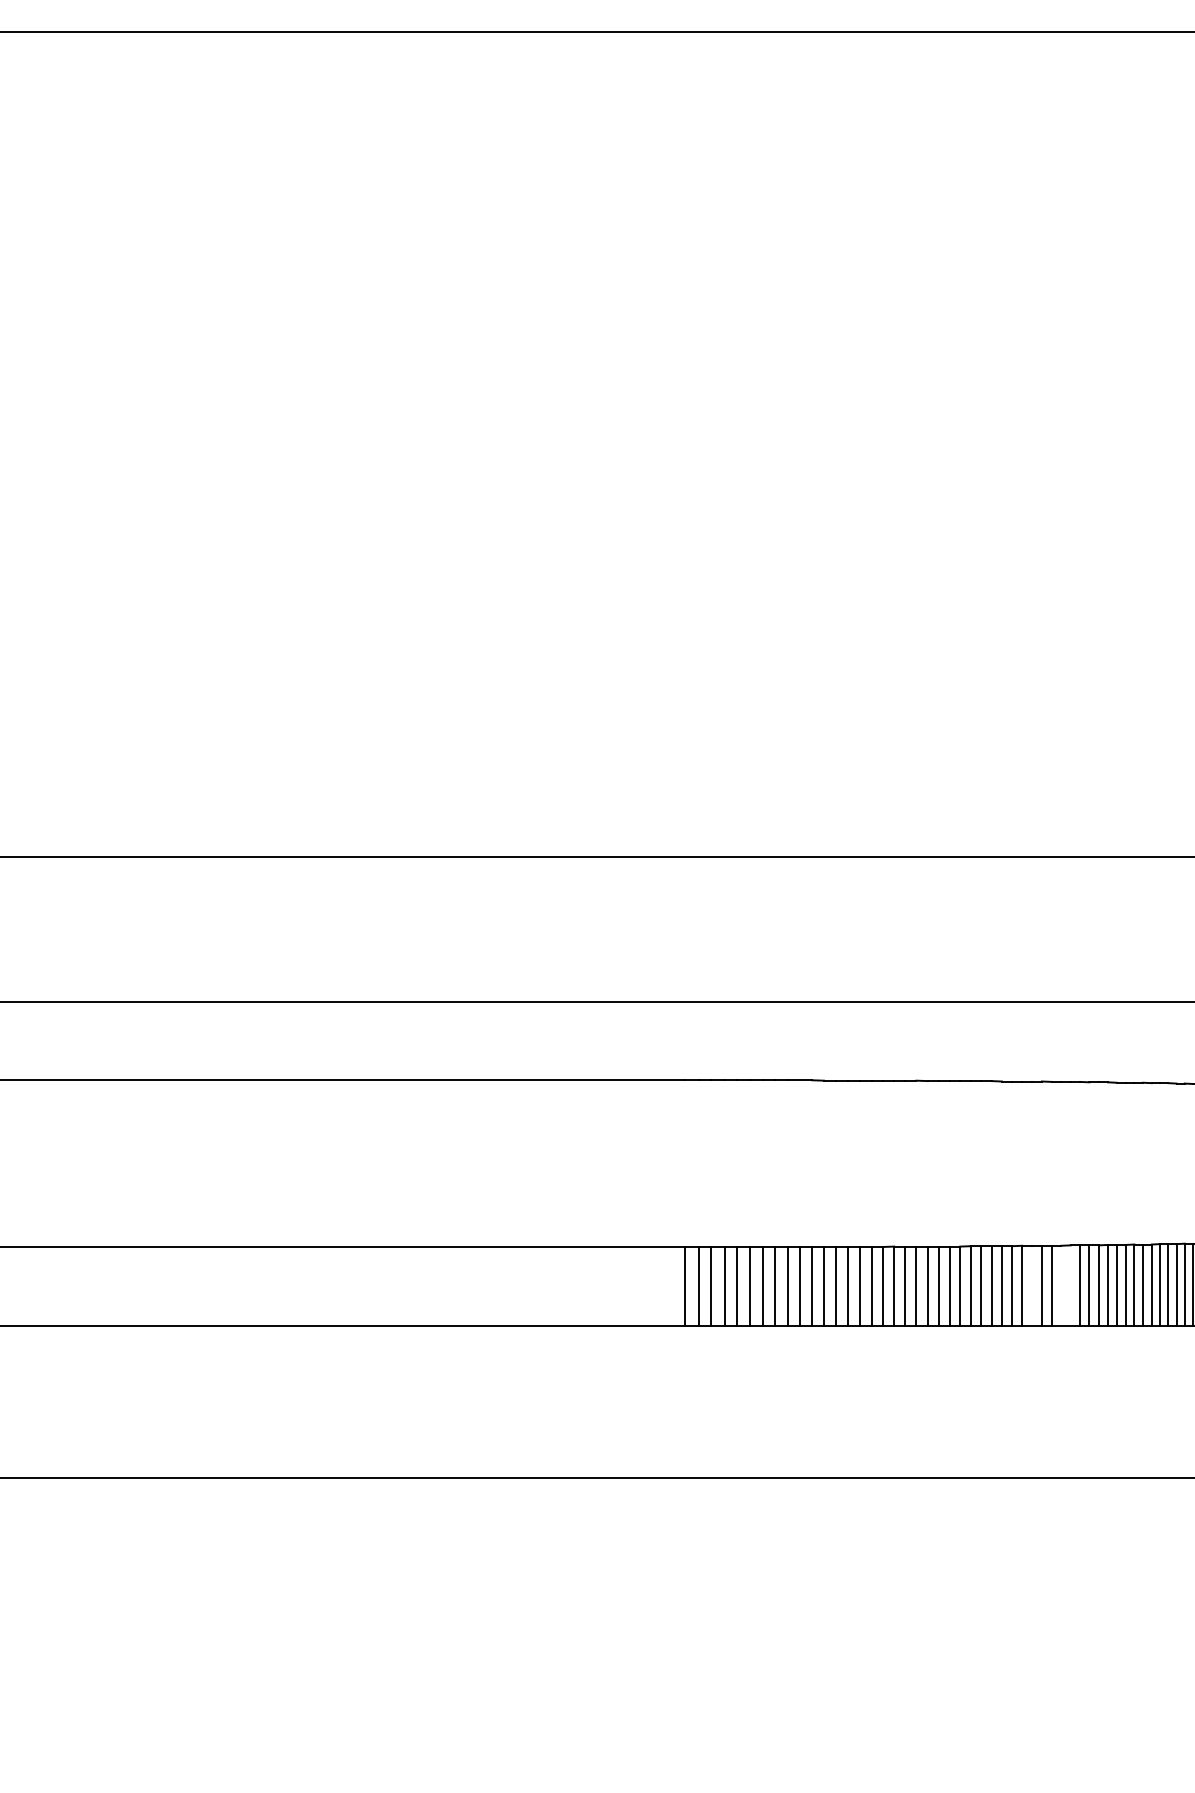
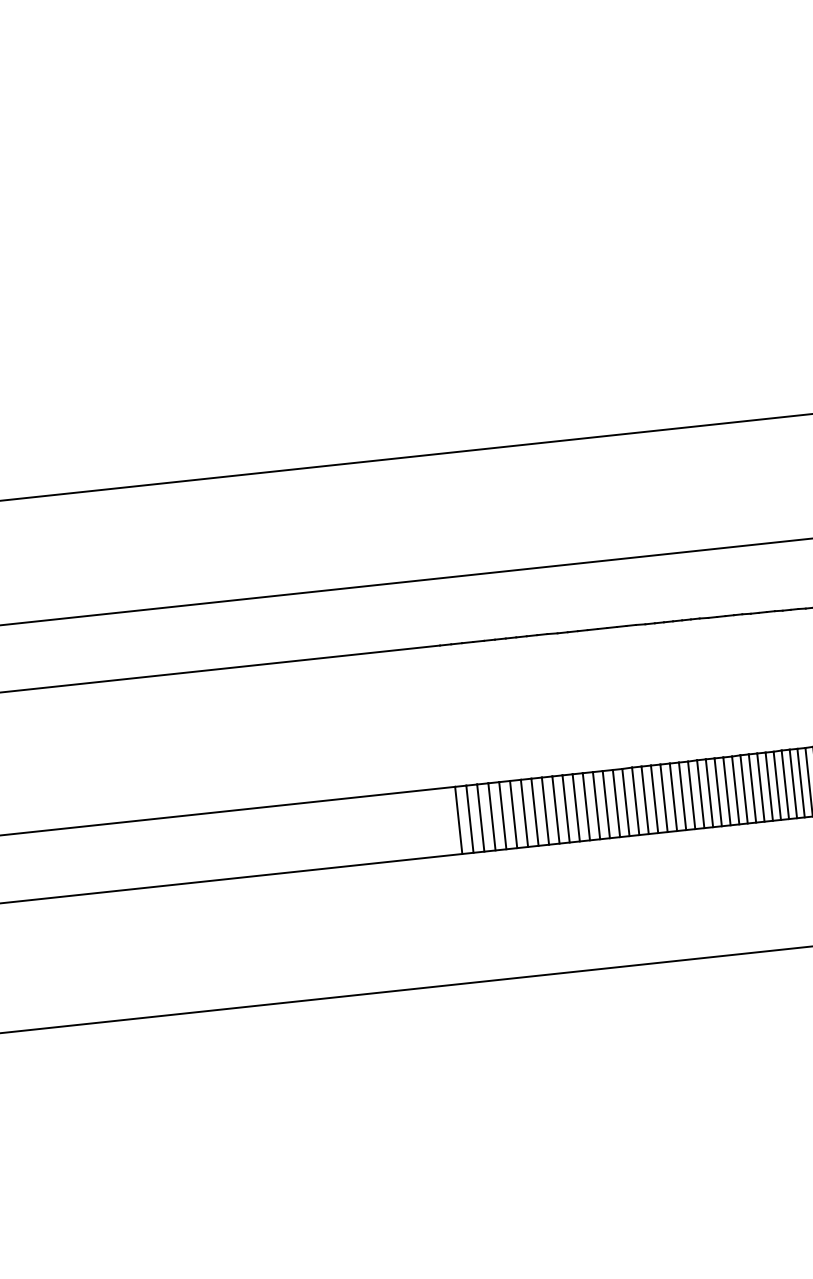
line: (1032, 1285) -> (752, 788), added
line: (1061, 1285) -> (777, 785), added
line: (1070, 1285) -> (785, 784), added

